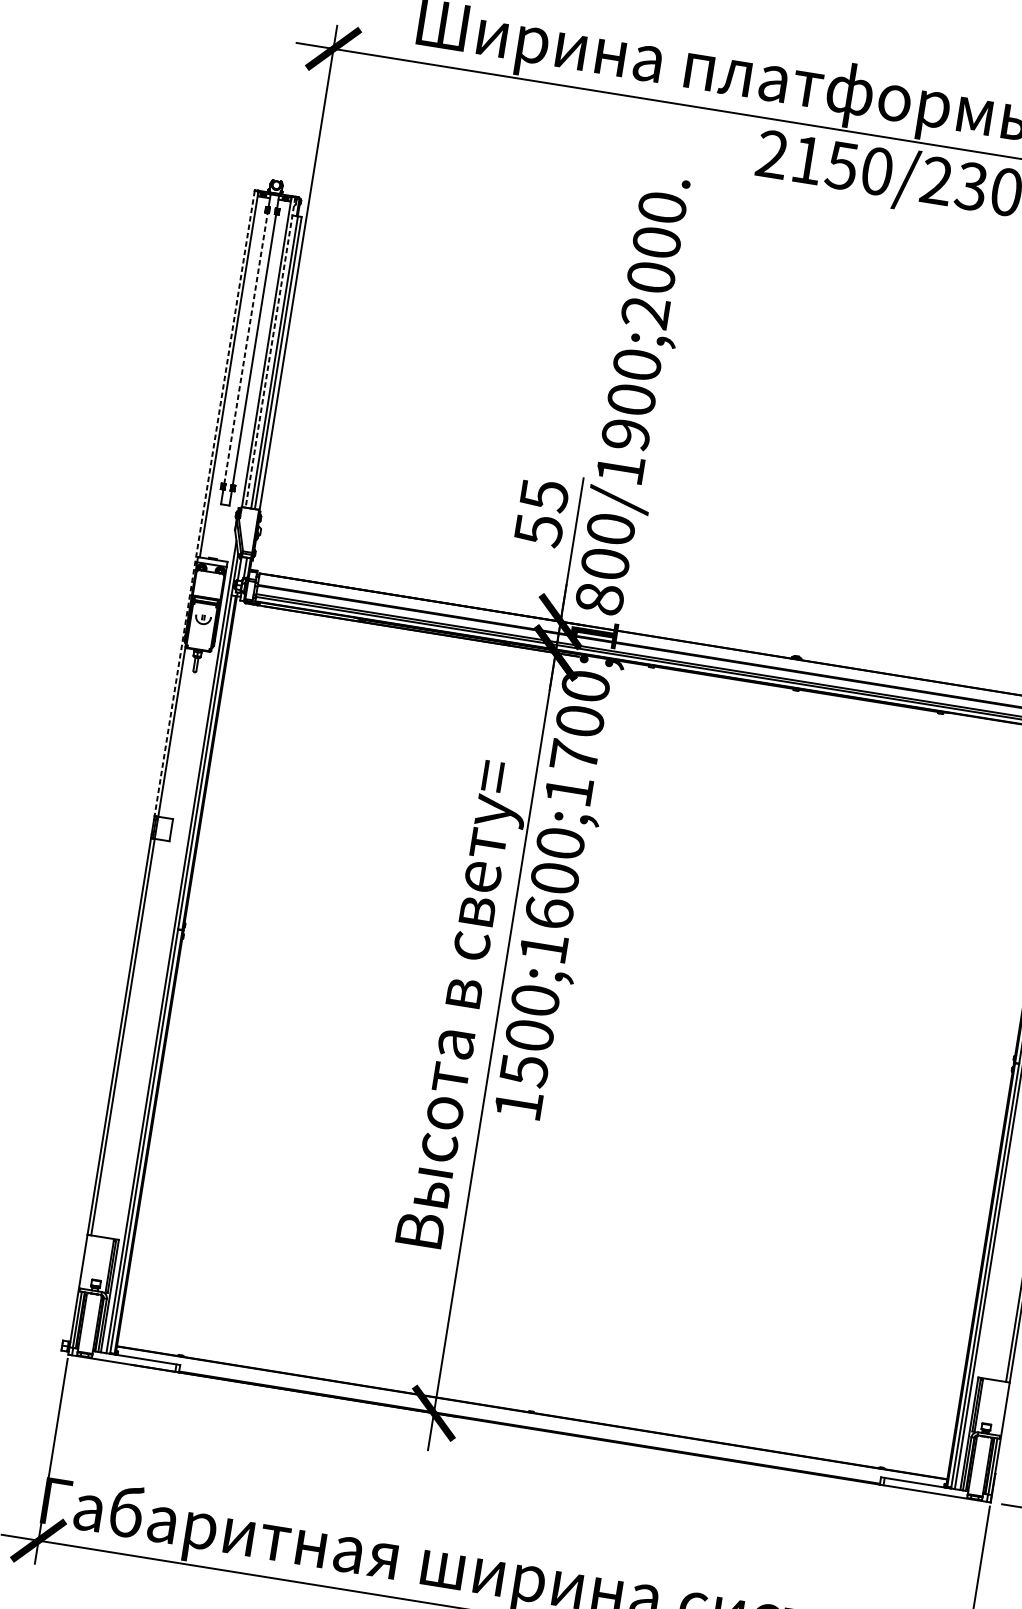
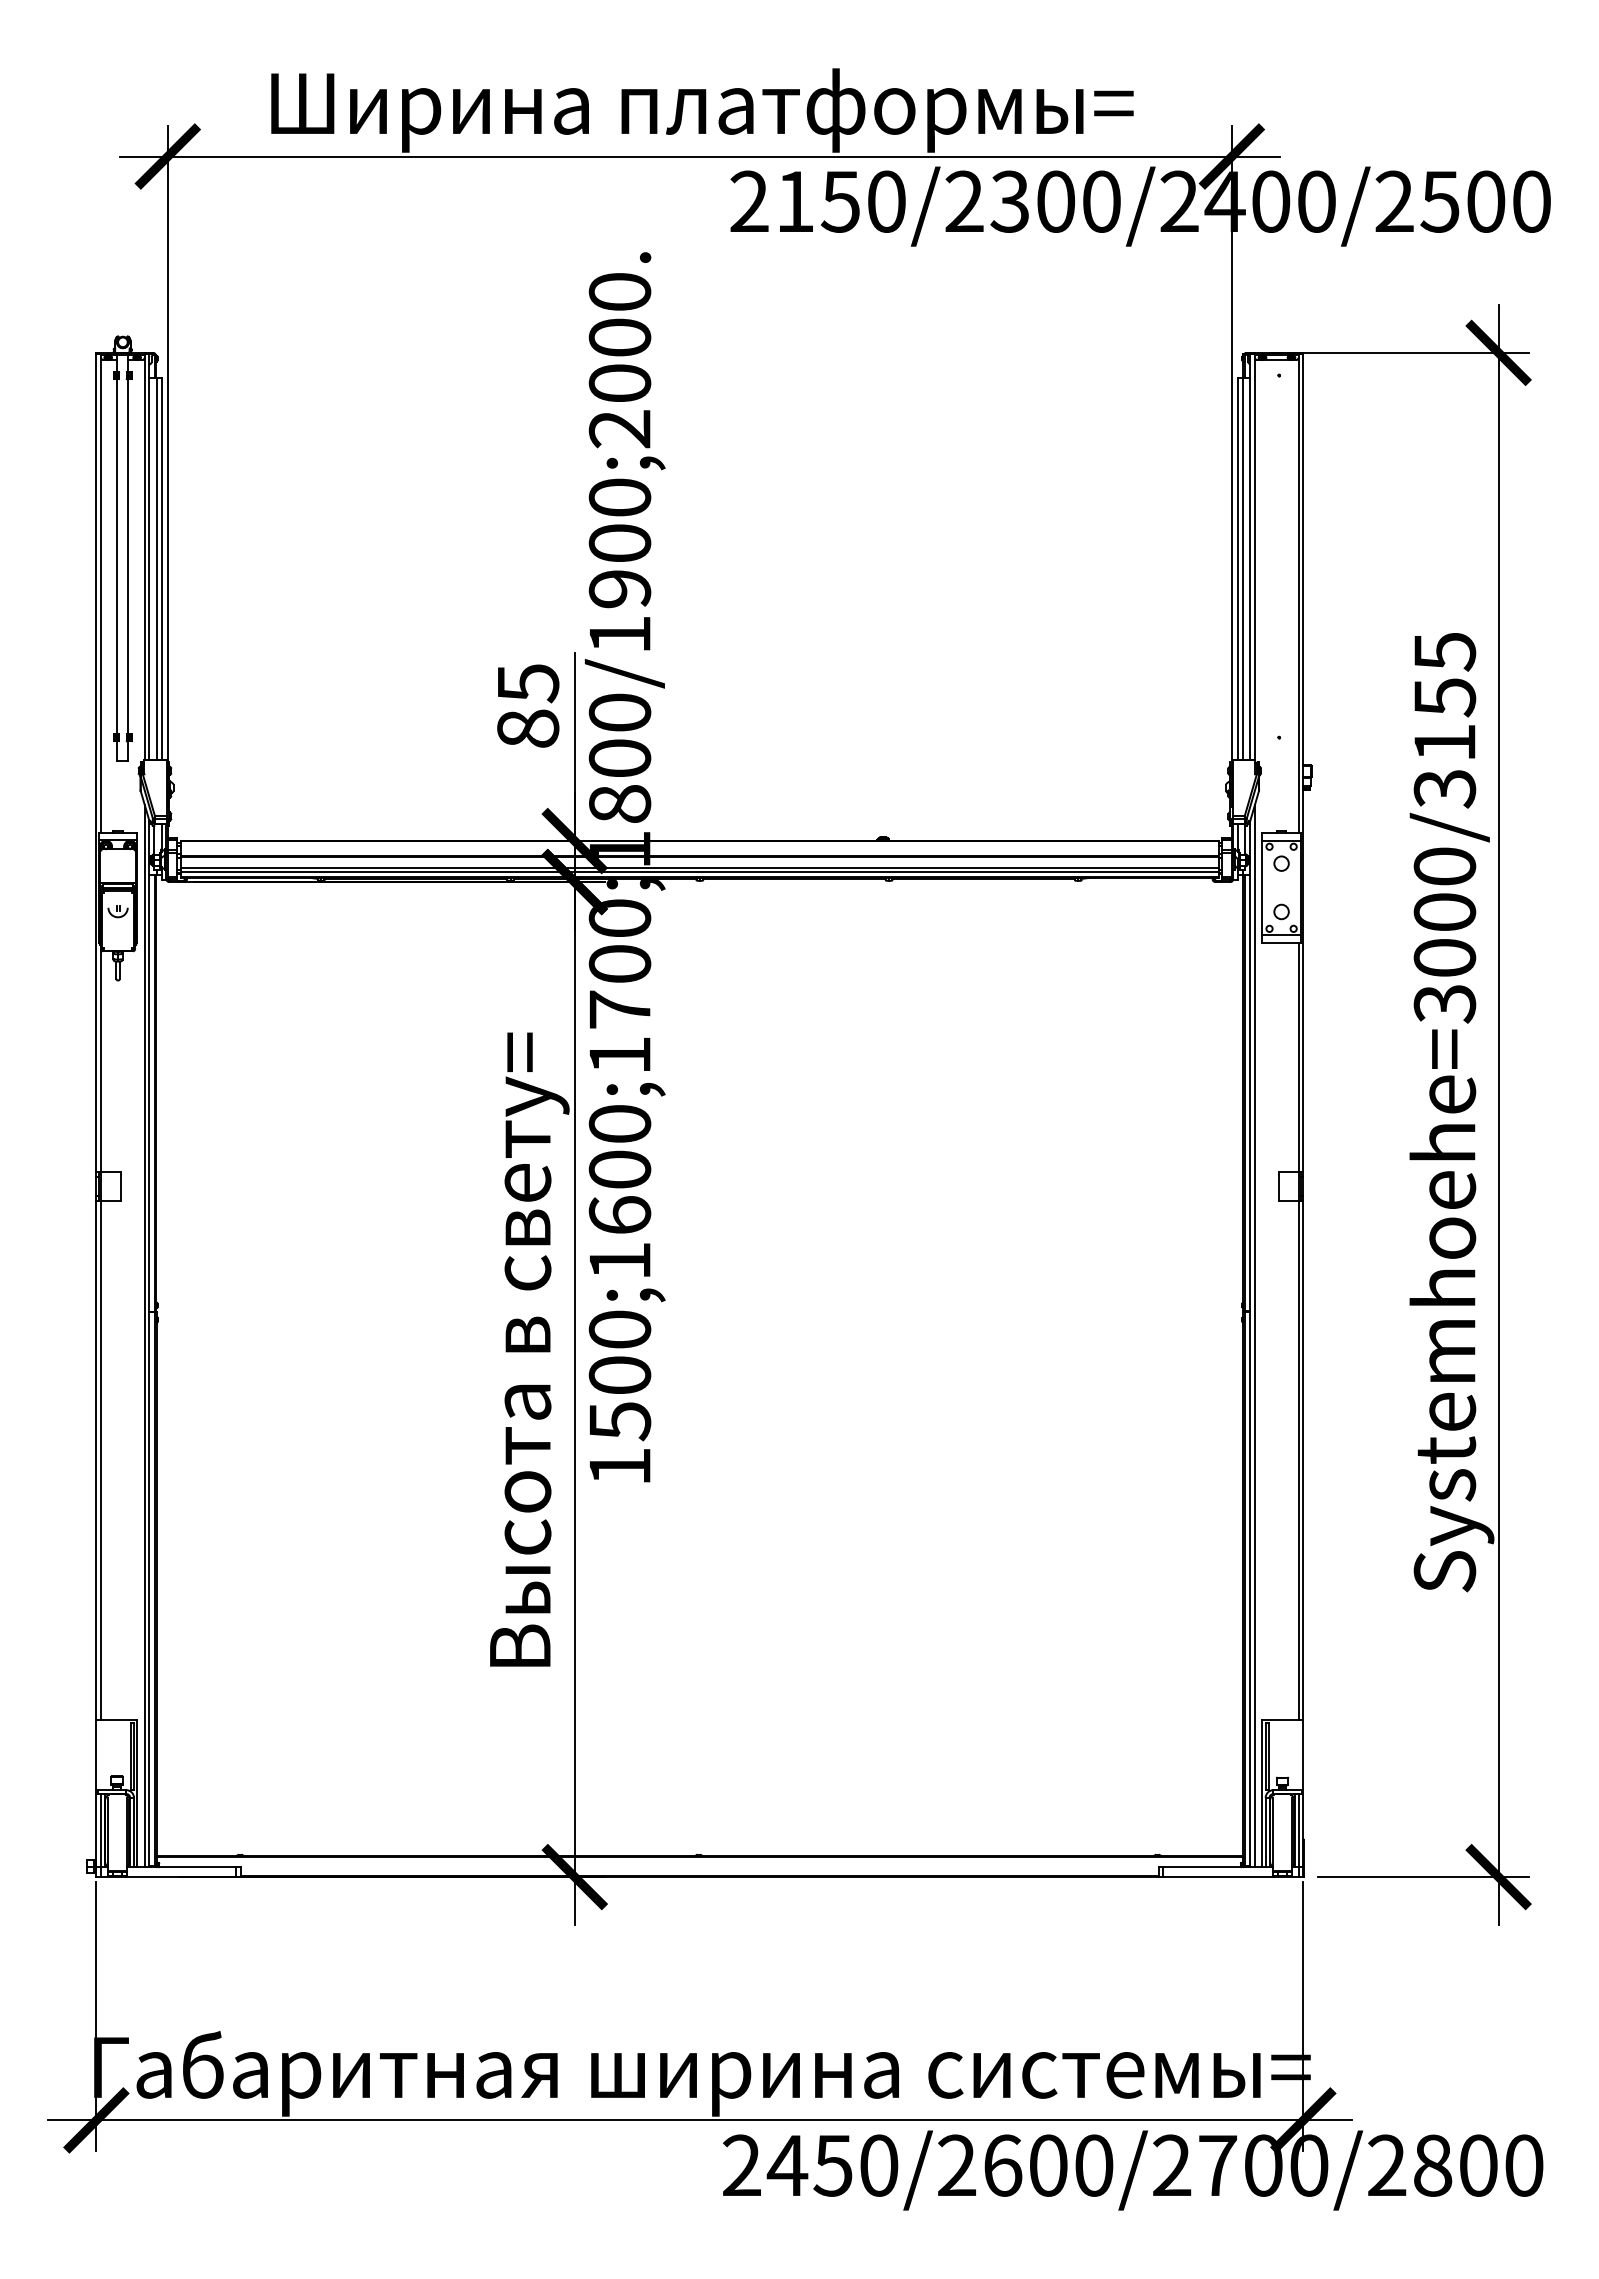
line: (246, 348) -> (117, 556), dashed -> solid
line: (270, 353) -> (149, 557), dashed -> solid
line: (204, 503) -> (96, 763), dashed -> solid
text: (538, 530) -> (528, 729), 55 -> 85

